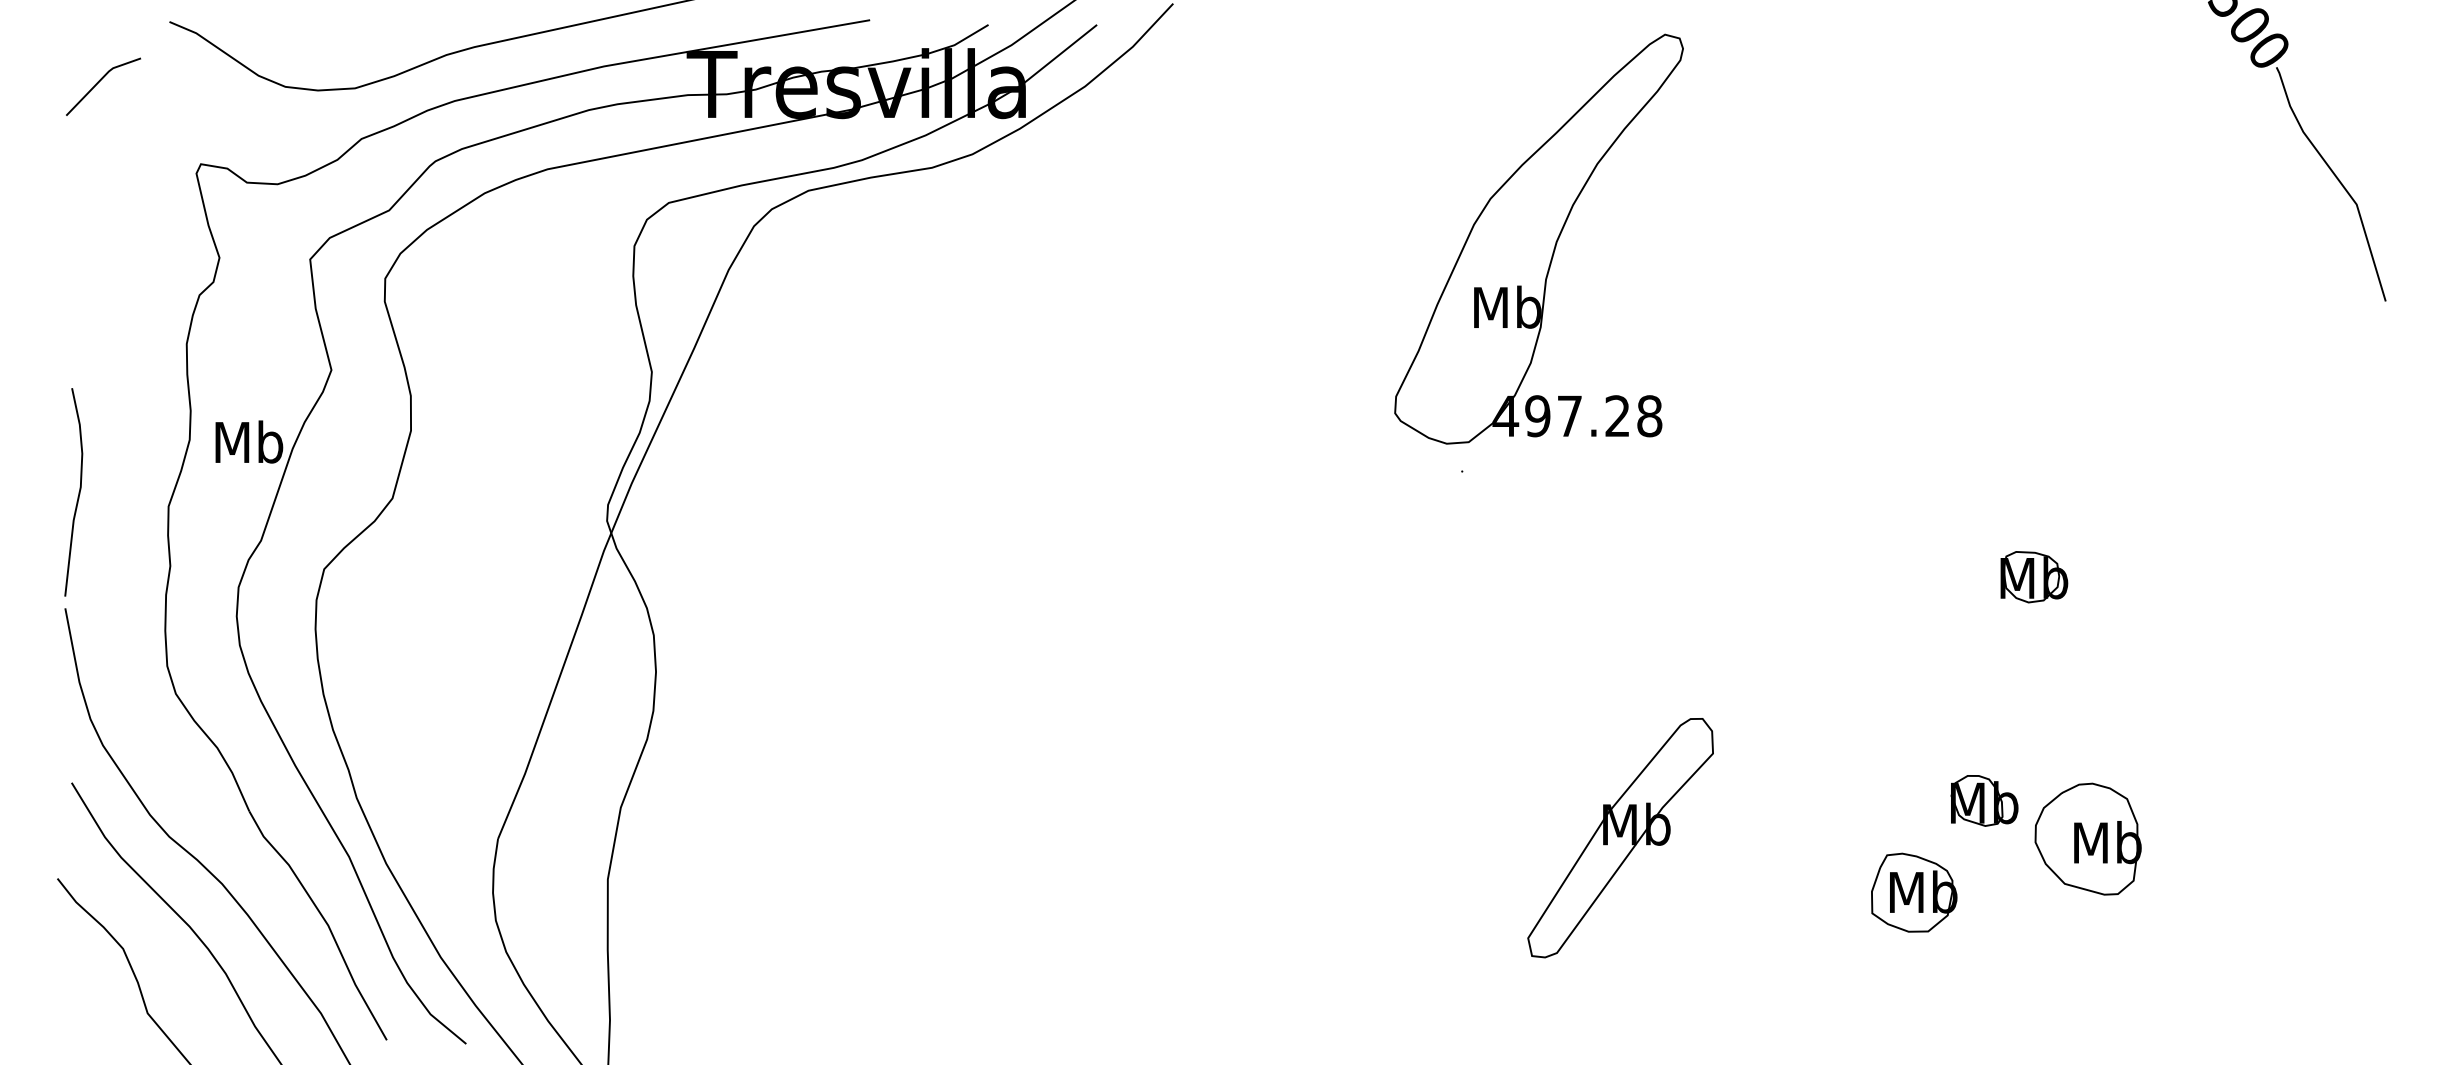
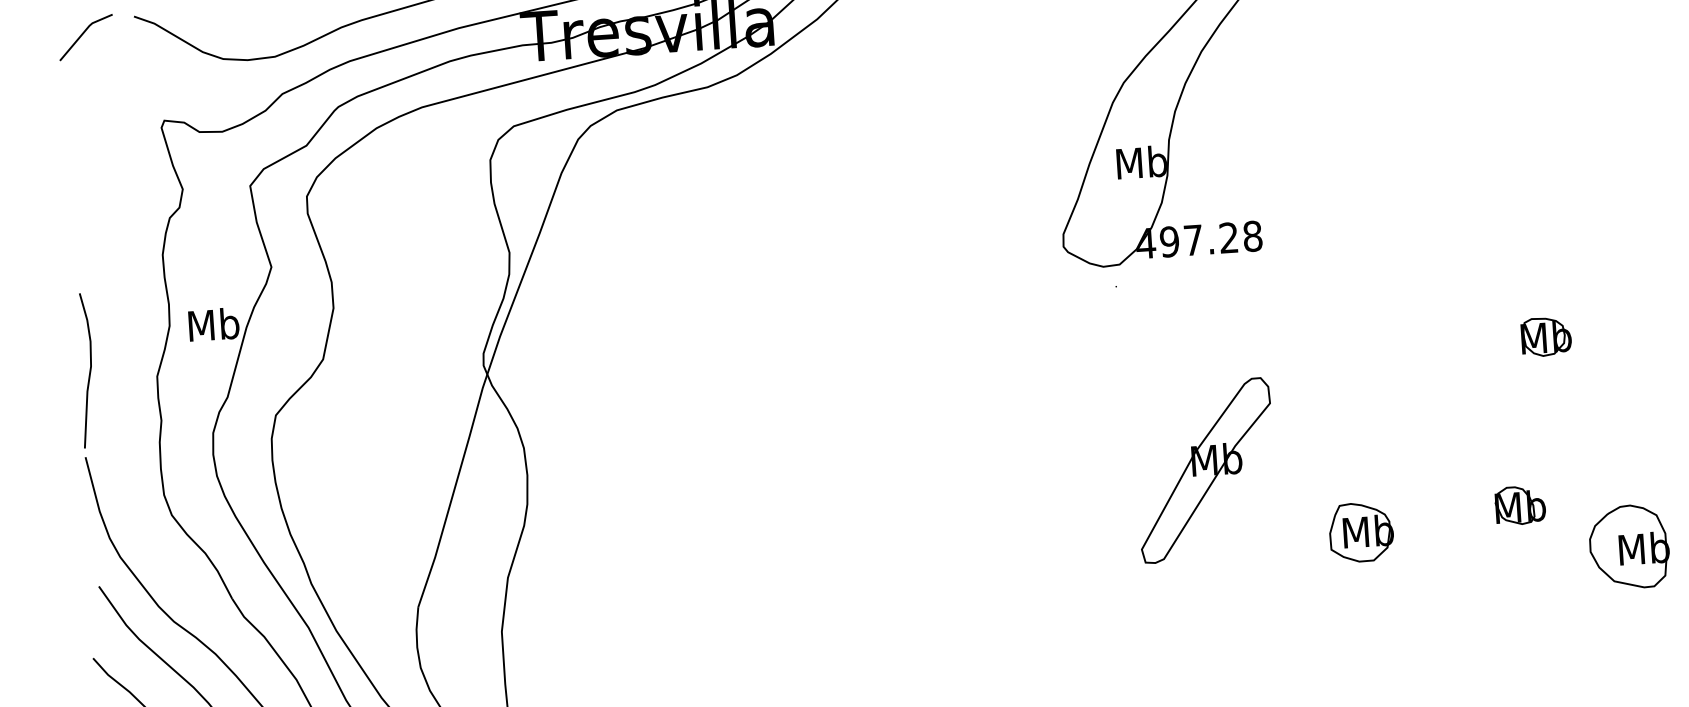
line: (99, 82) -> (82, 34), moved
part: (1620, 838) -> (1205, 470), moved
part: (2087, 838) -> (1629, 546), moved
part: (1914, 892) -> (1361, 532), moved

